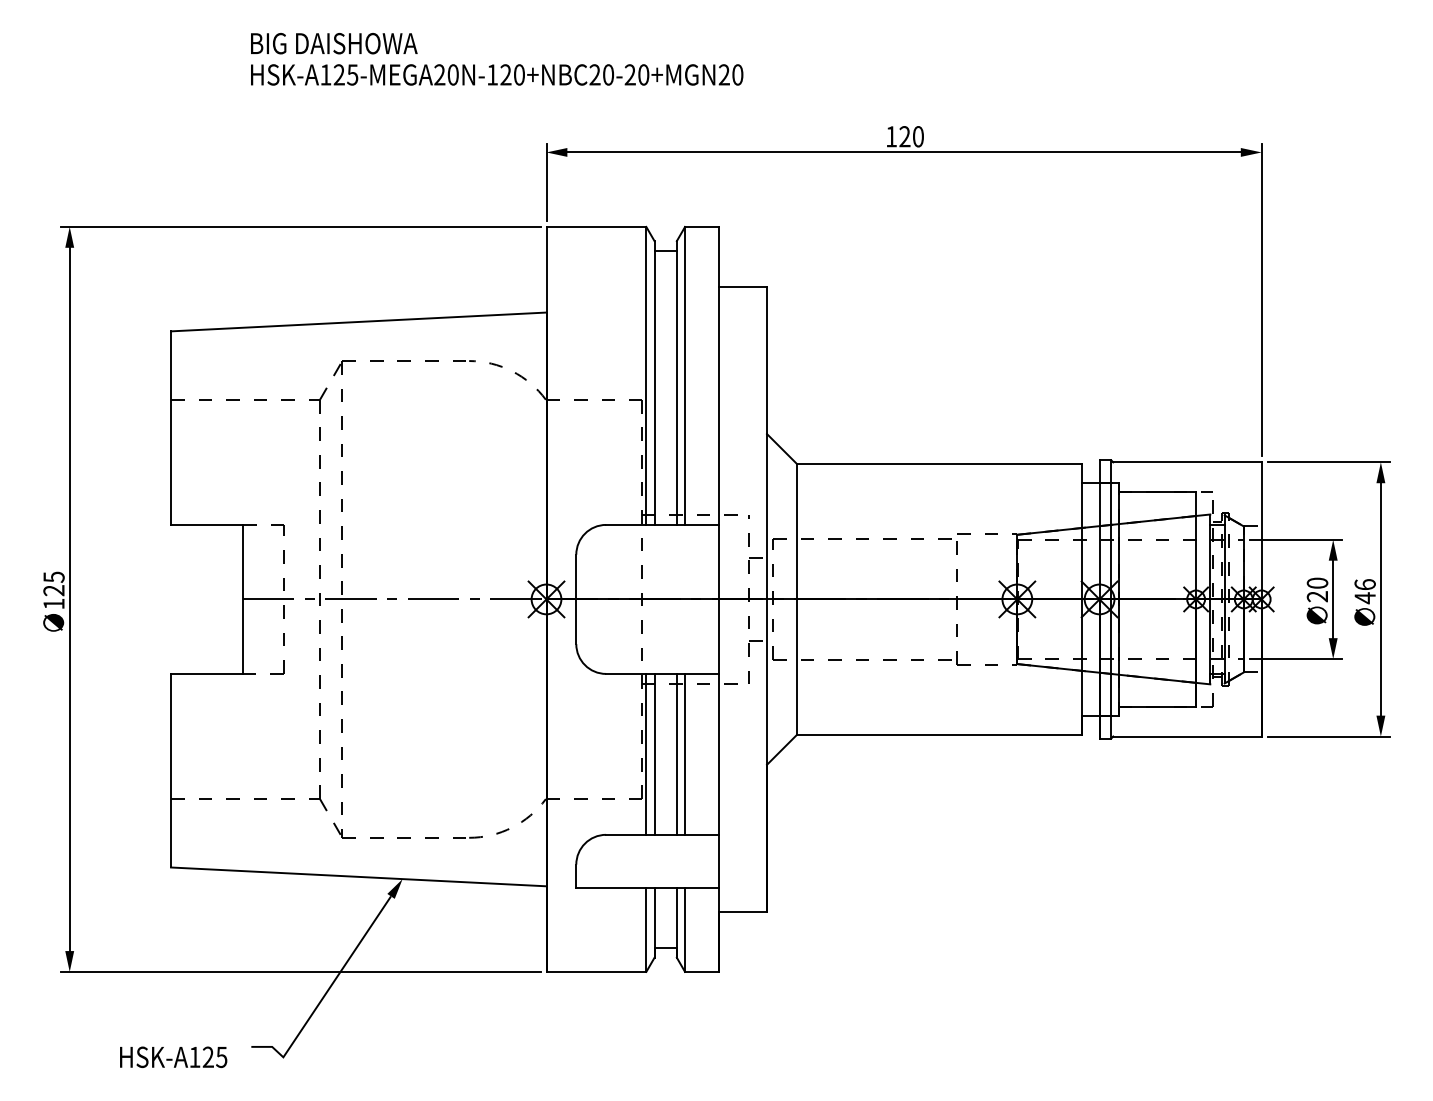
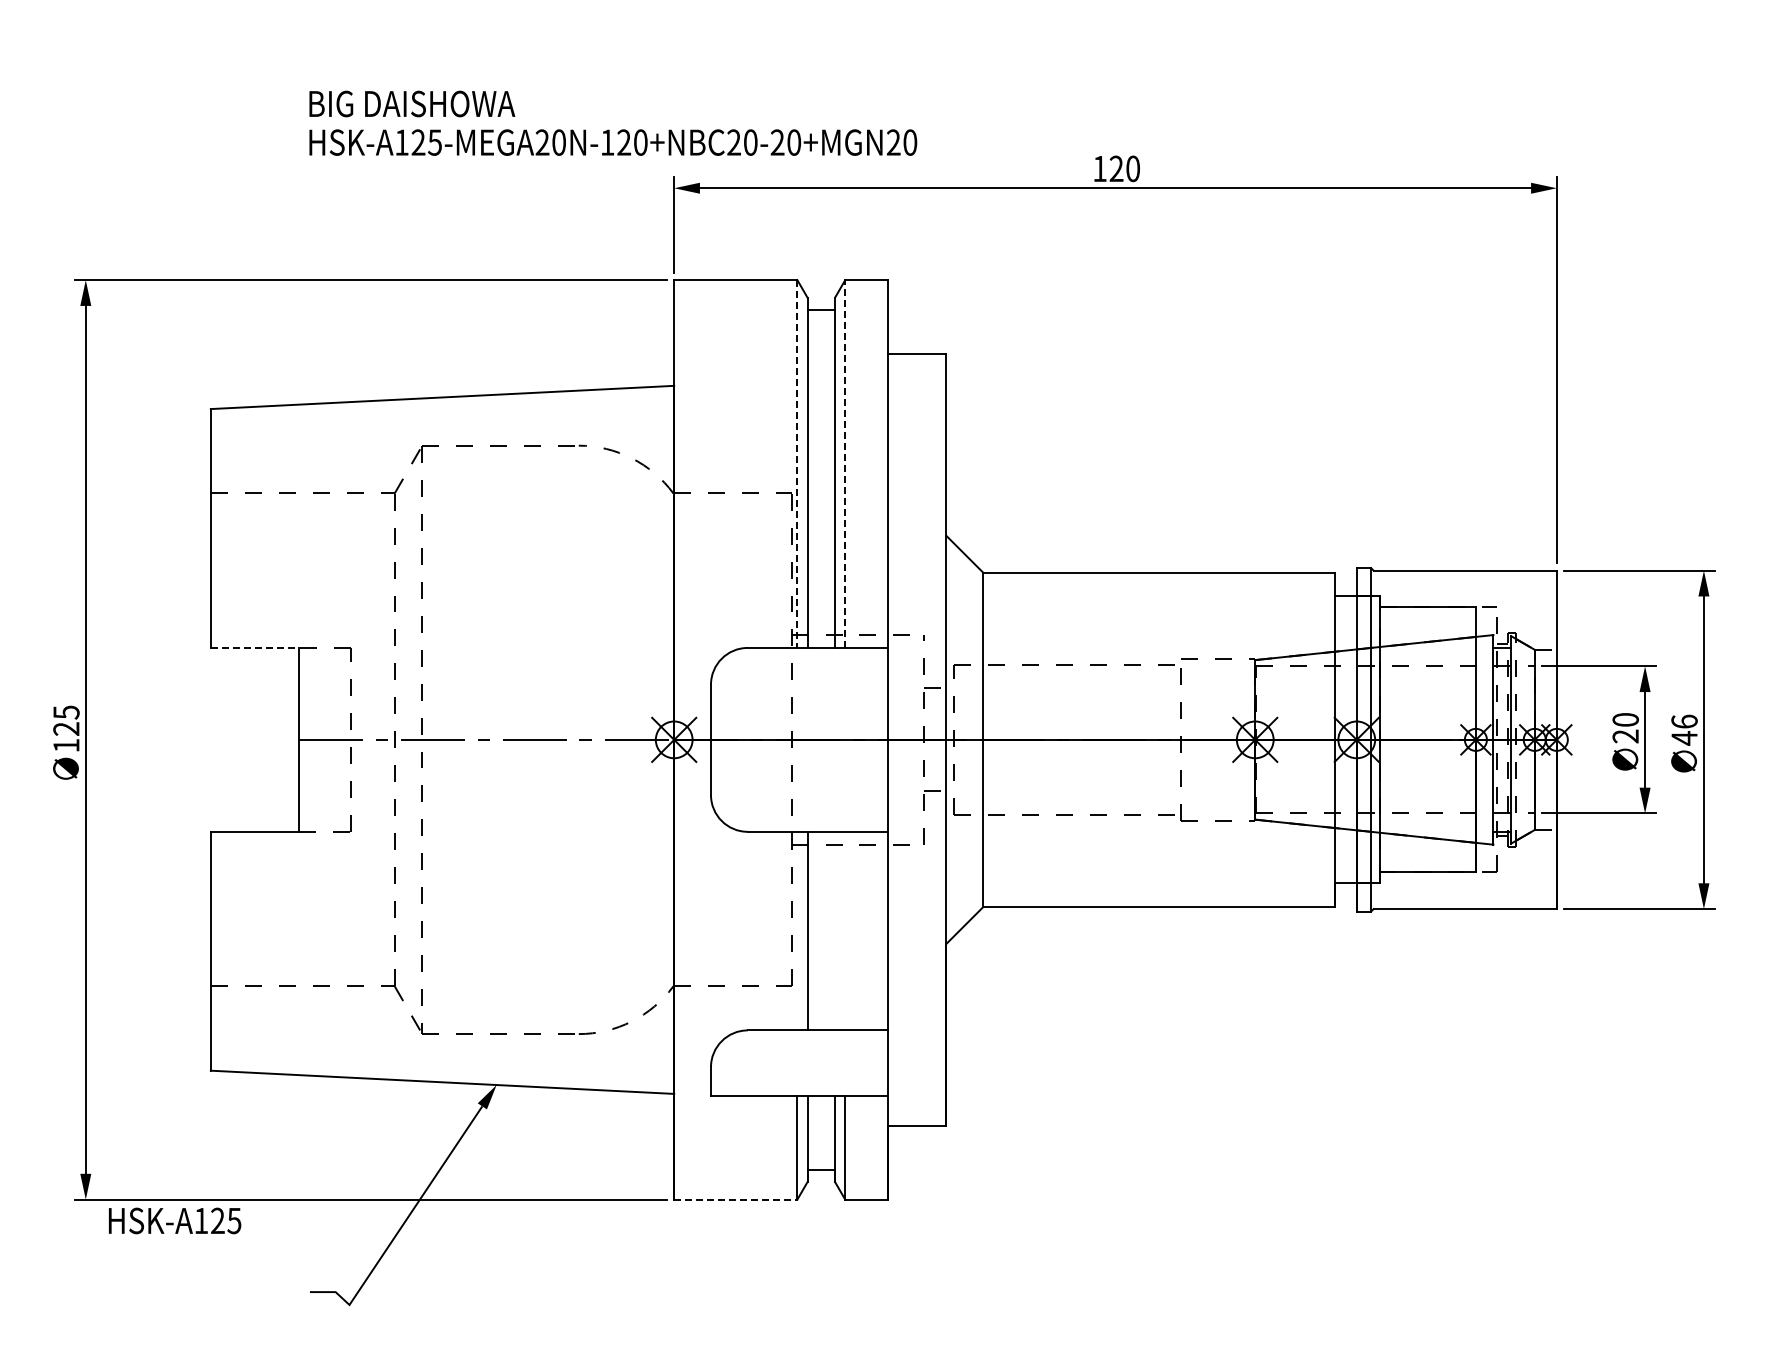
text: (497, 58) -> (613, 122), moved
line: (646, 376) -> (797, 464), solid -> dashed
line: (685, 376) -> (845, 464), solid -> dashed
line: (207, 524) -> (255, 647), solid -> dashed
line: (646, 753) -> (797, 930), removed
line: (677, 753) -> (835, 930), removed
line: (685, 753) -> (845, 930), removed
line: (596, 971) -> (735, 1199), solid -> dashed
text: (174, 1056) -> (175, 1220), moved

